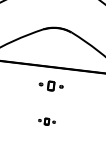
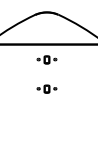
part: (46, 120) -> (46, 88), size x1.43

